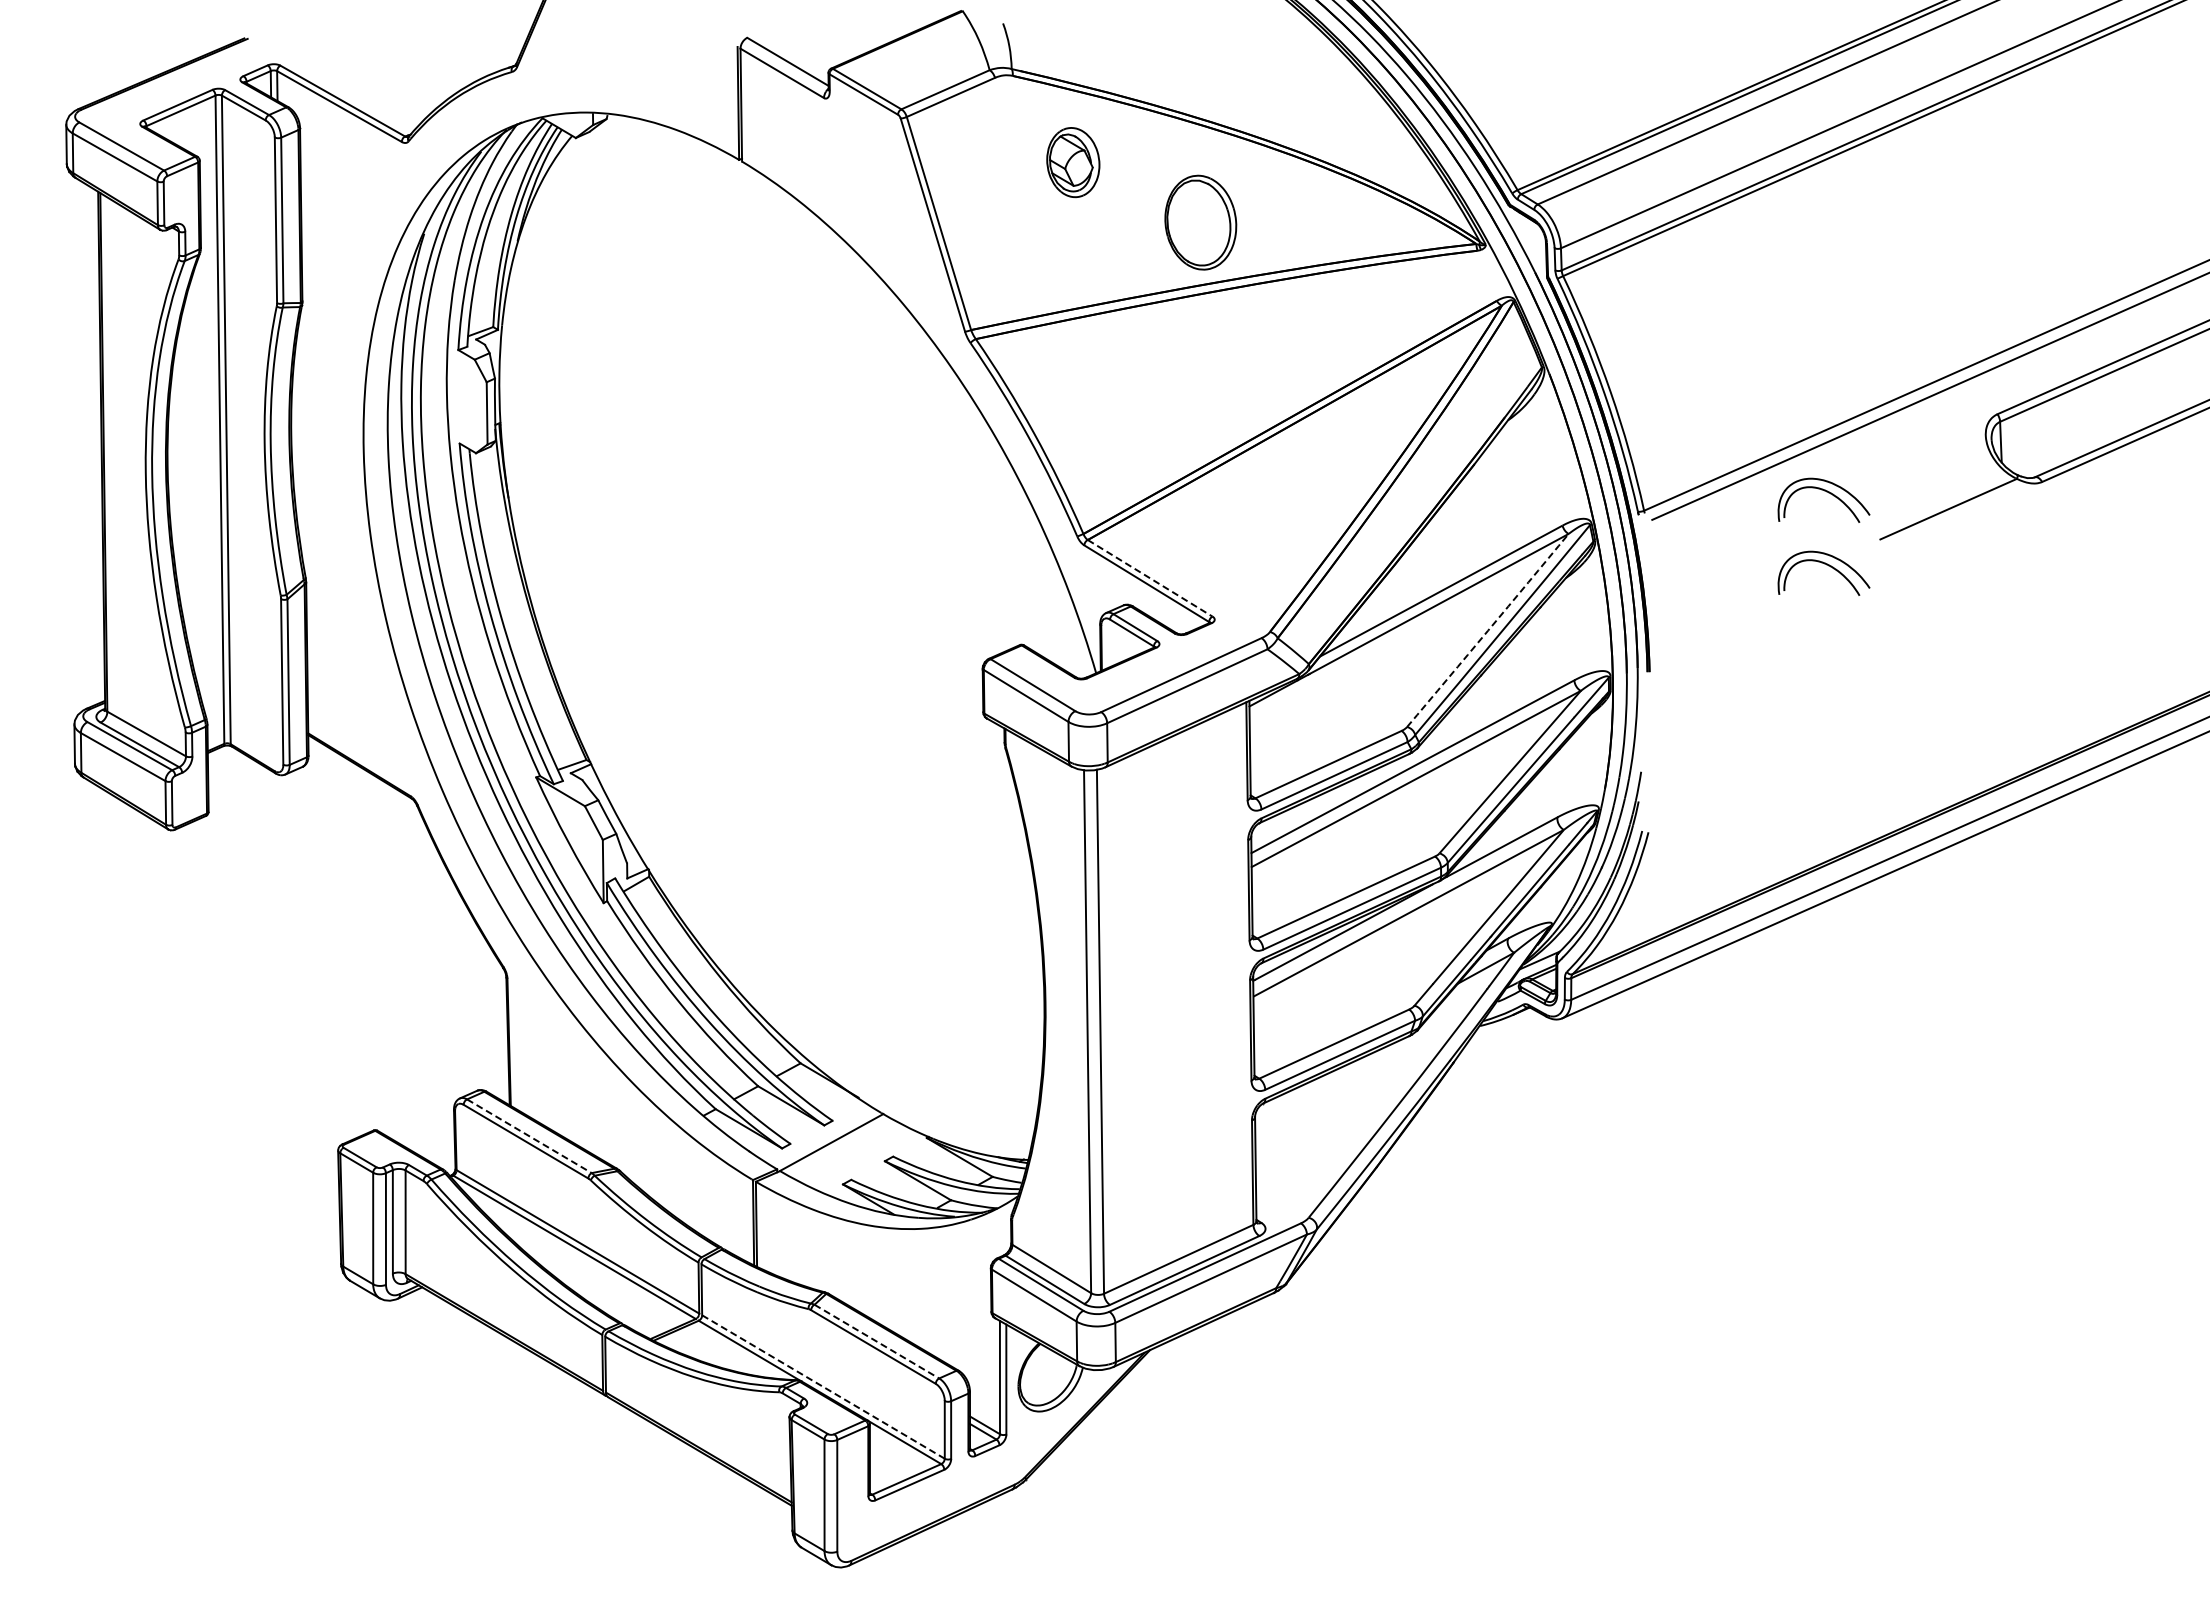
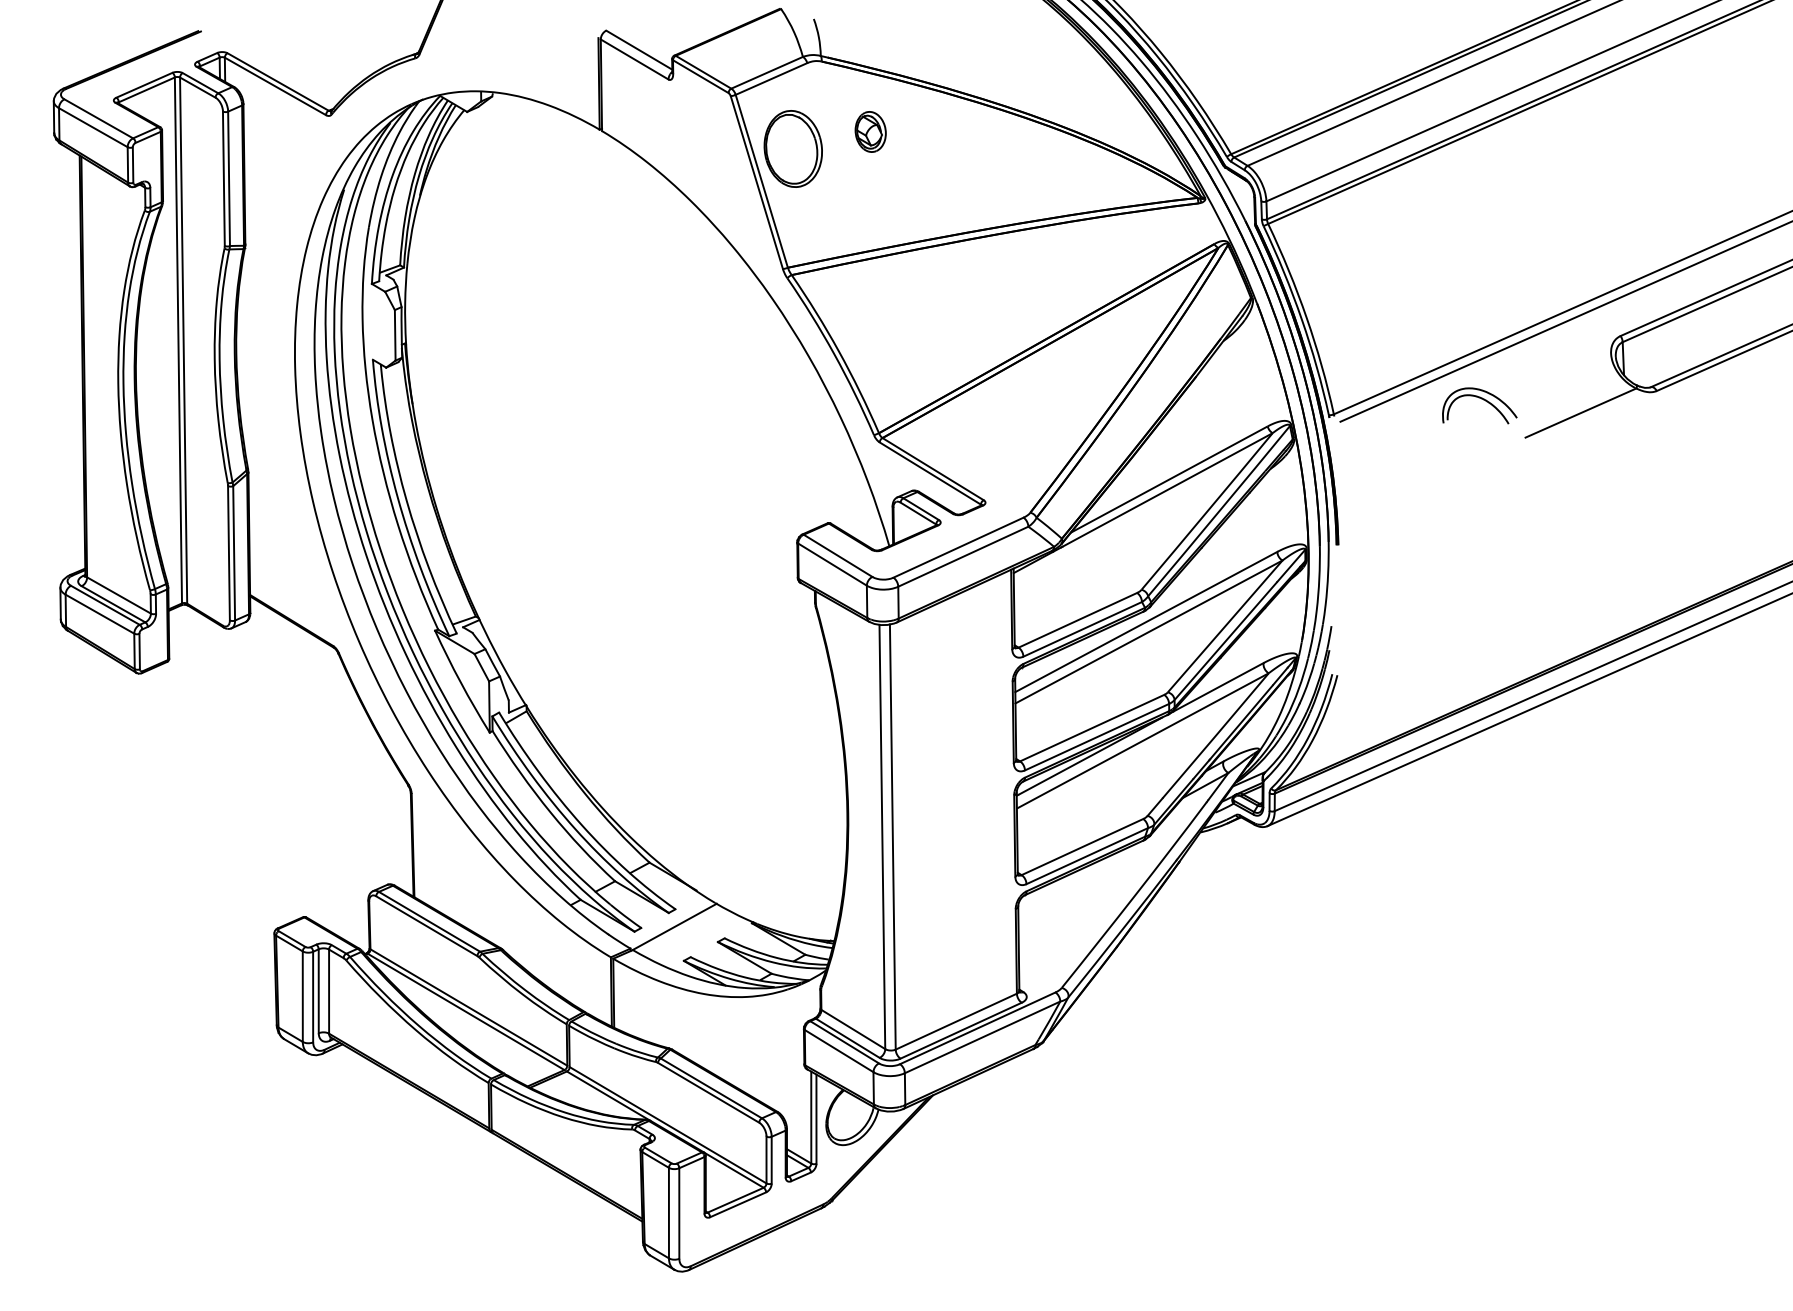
part: (1072, 162) -> (870, 131), size x0.71
part: (1200, 222) -> (793, 148), moved
part: (1826, 565) -> (1481, 458), removed
line: (1150, 578) -> (933, 469), dashed -> solid
arc: (1488, 630) -> (1207, 511), dashed -> solid
line: (529, 1136) -> (429, 922), dashed -> solid
line: (877, 1341) -> (711, 1088), dashed -> solid
line: (823, 1387) -> (668, 1125), dashed -> solid

